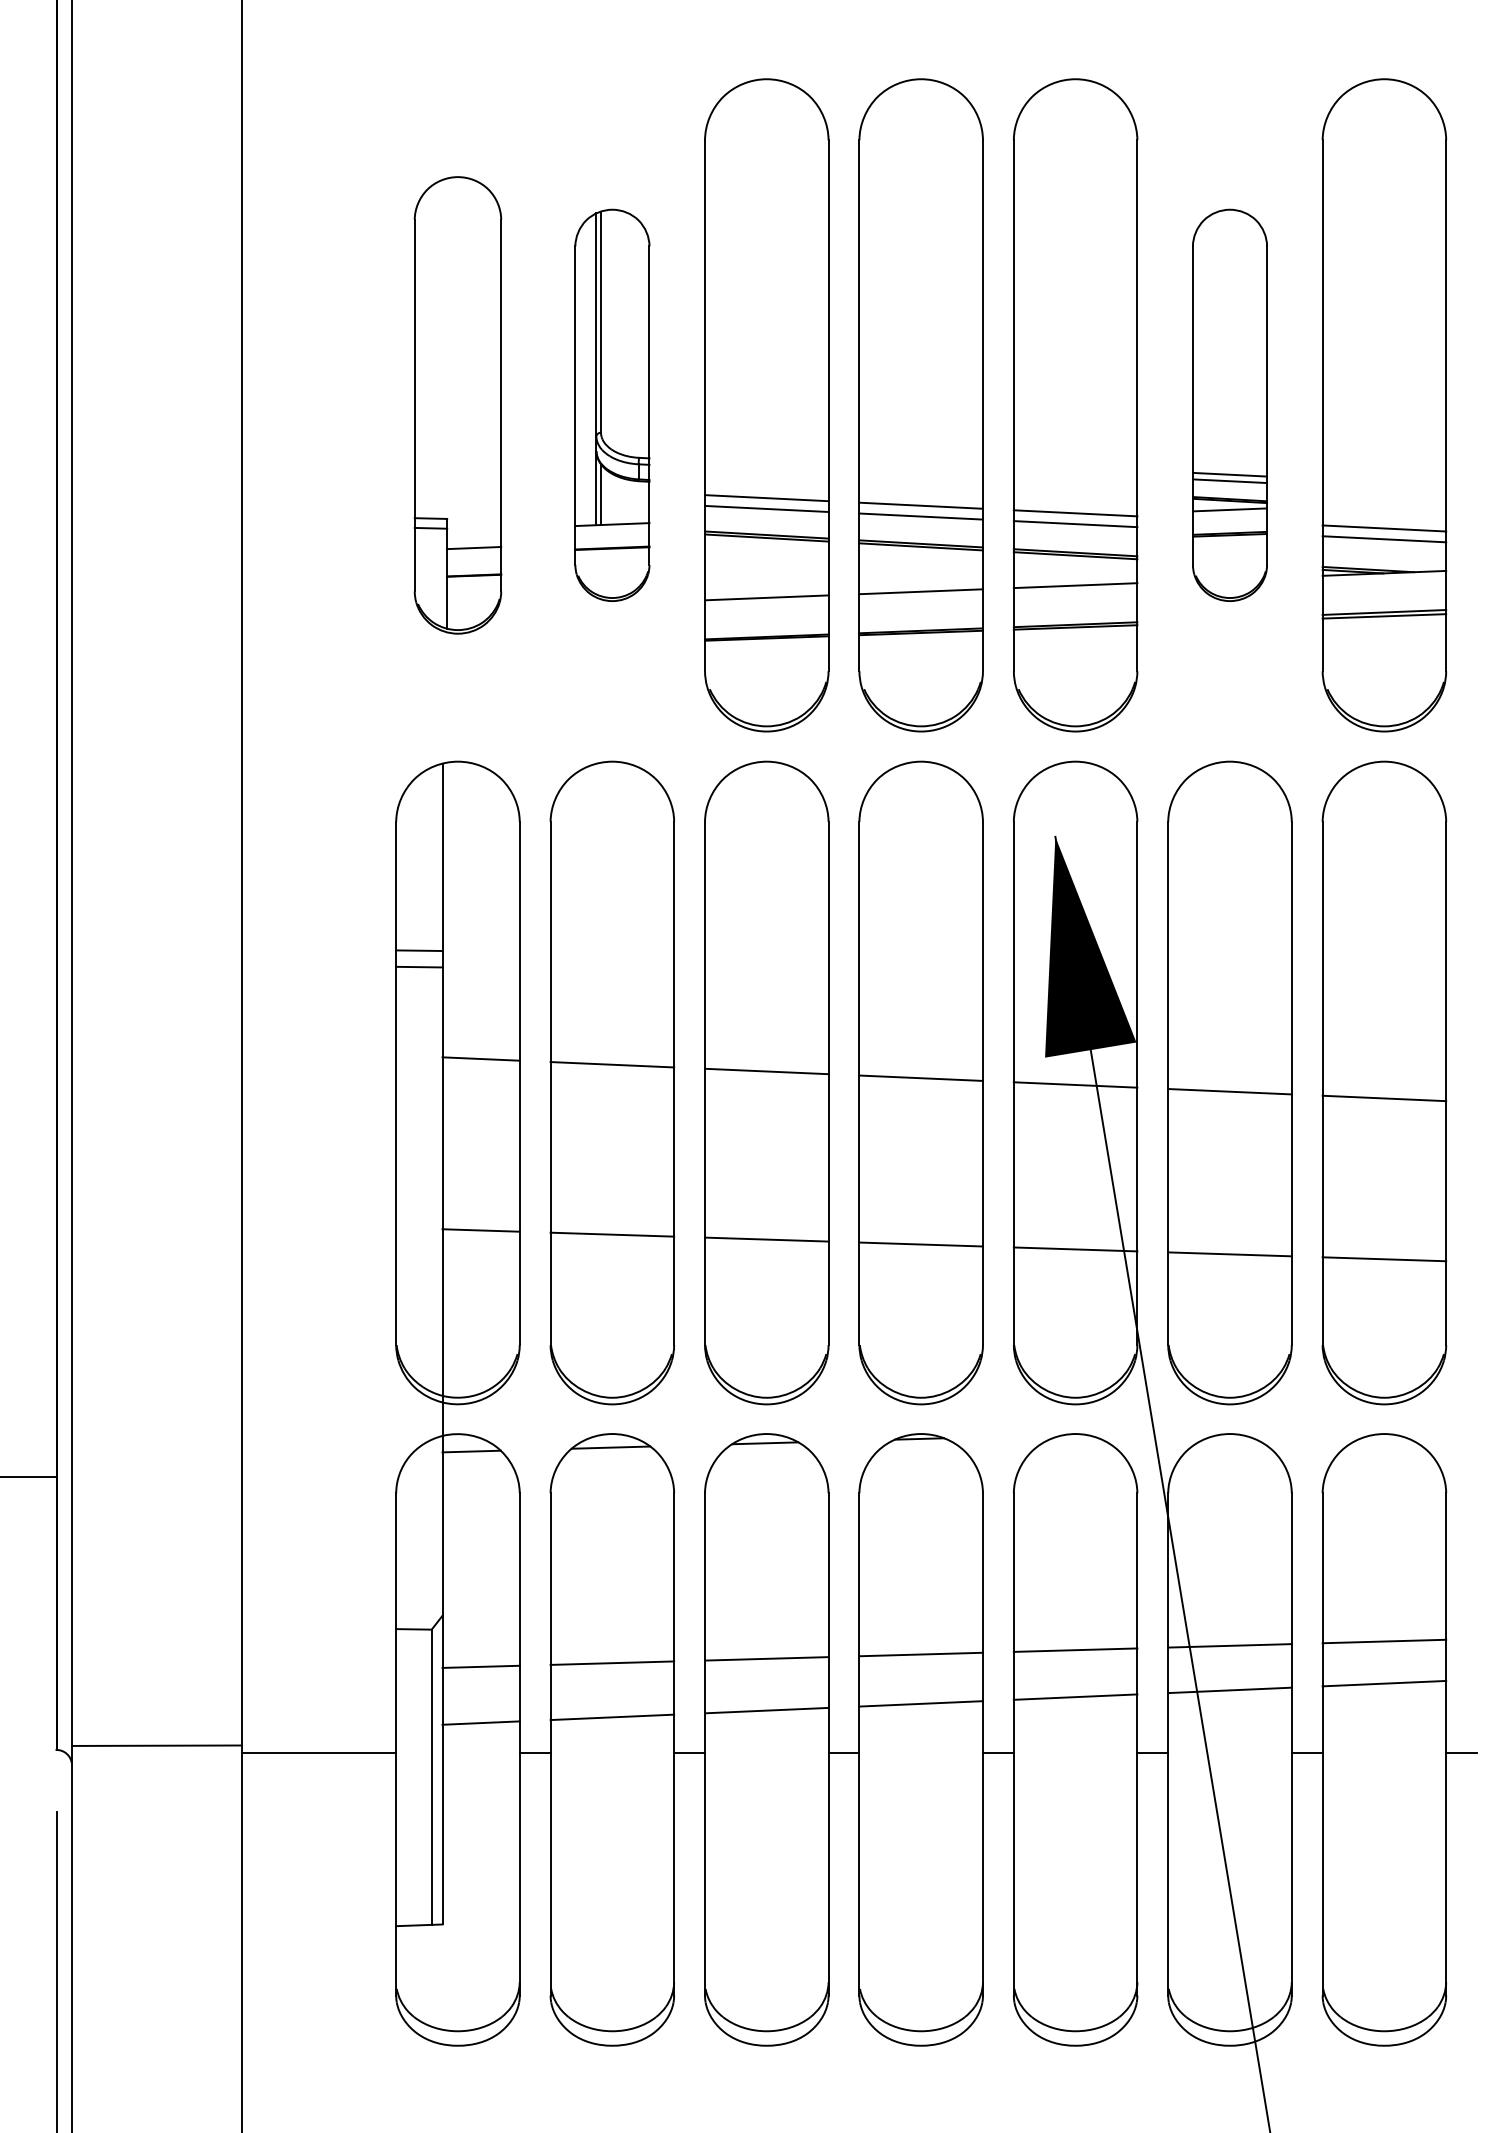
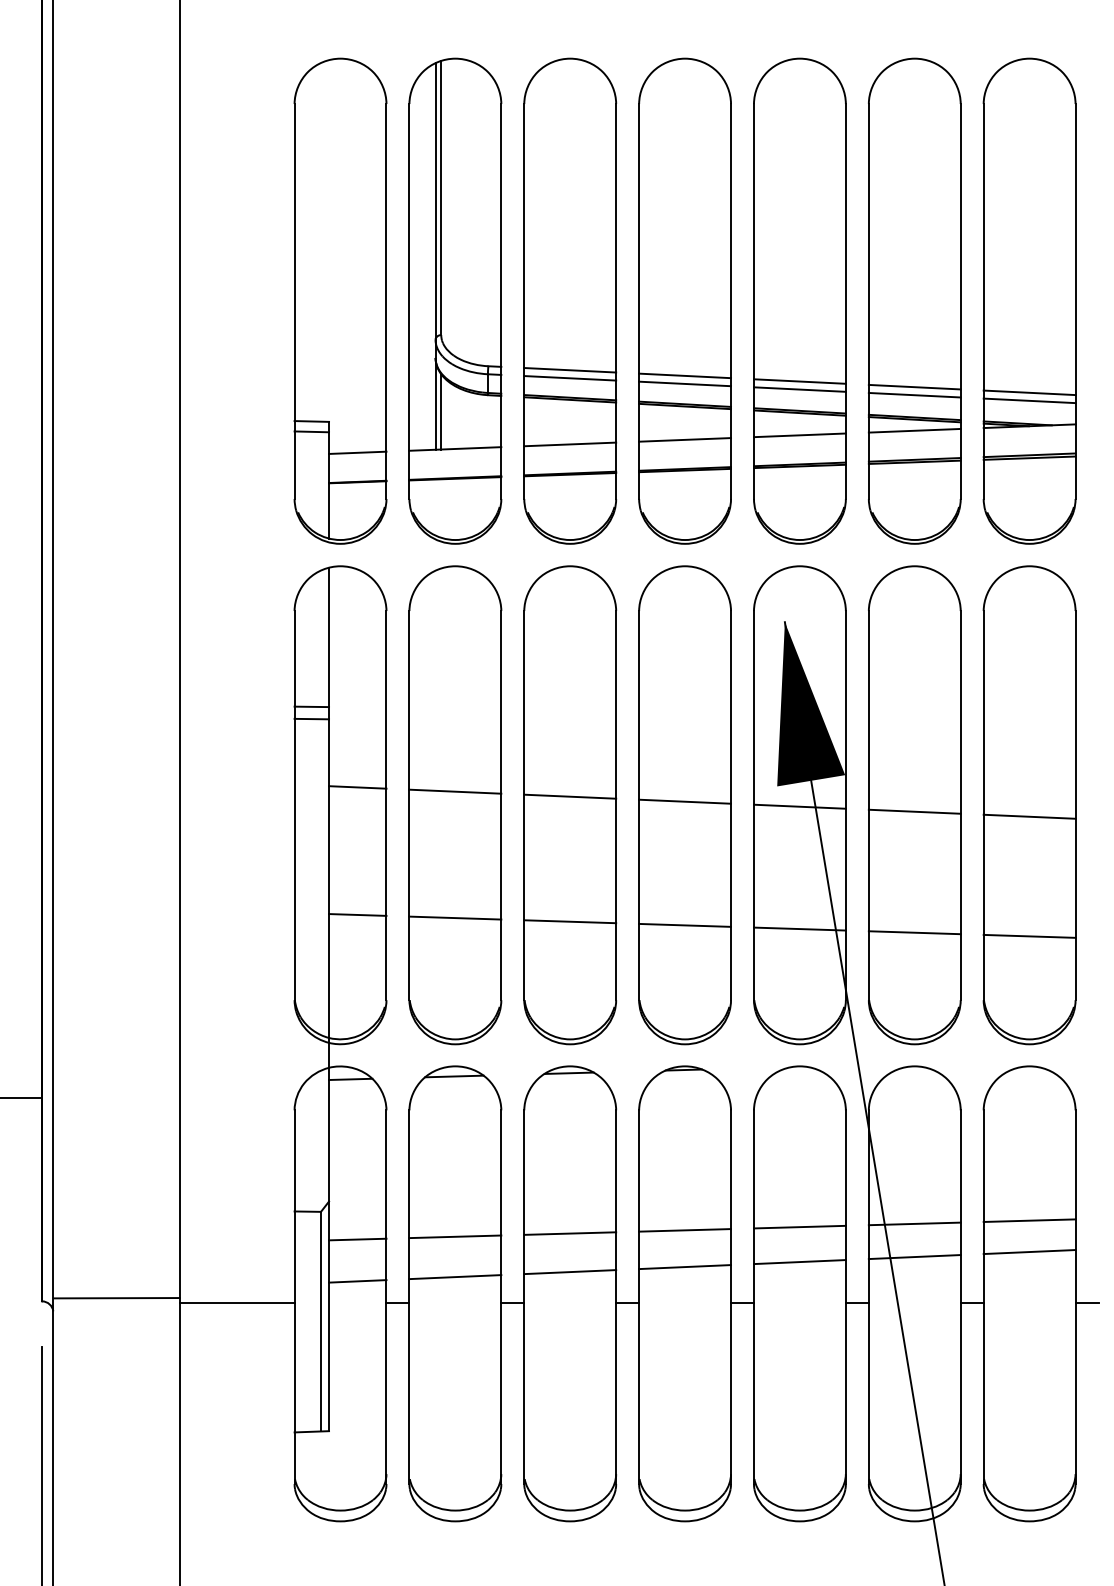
part: (457, 405) -> (340, 301), size x1.43
part: (612, 405) -> (455, 301), size x1.67
part: (1229, 405) -> (914, 301), size x1.67

